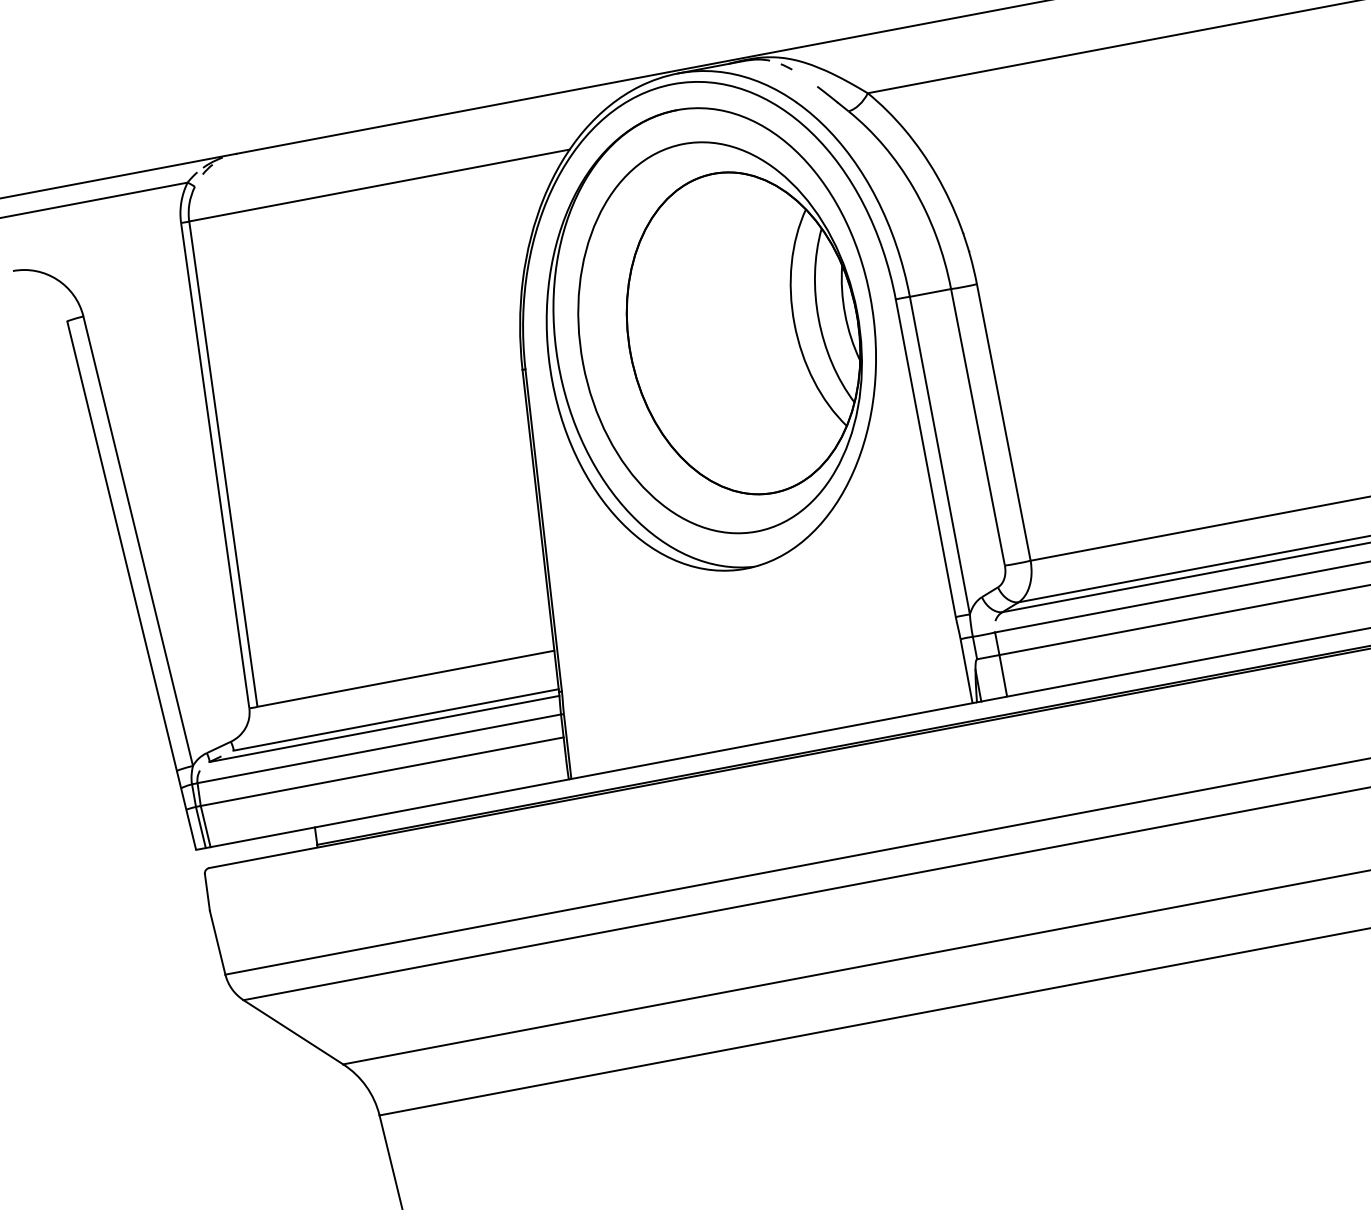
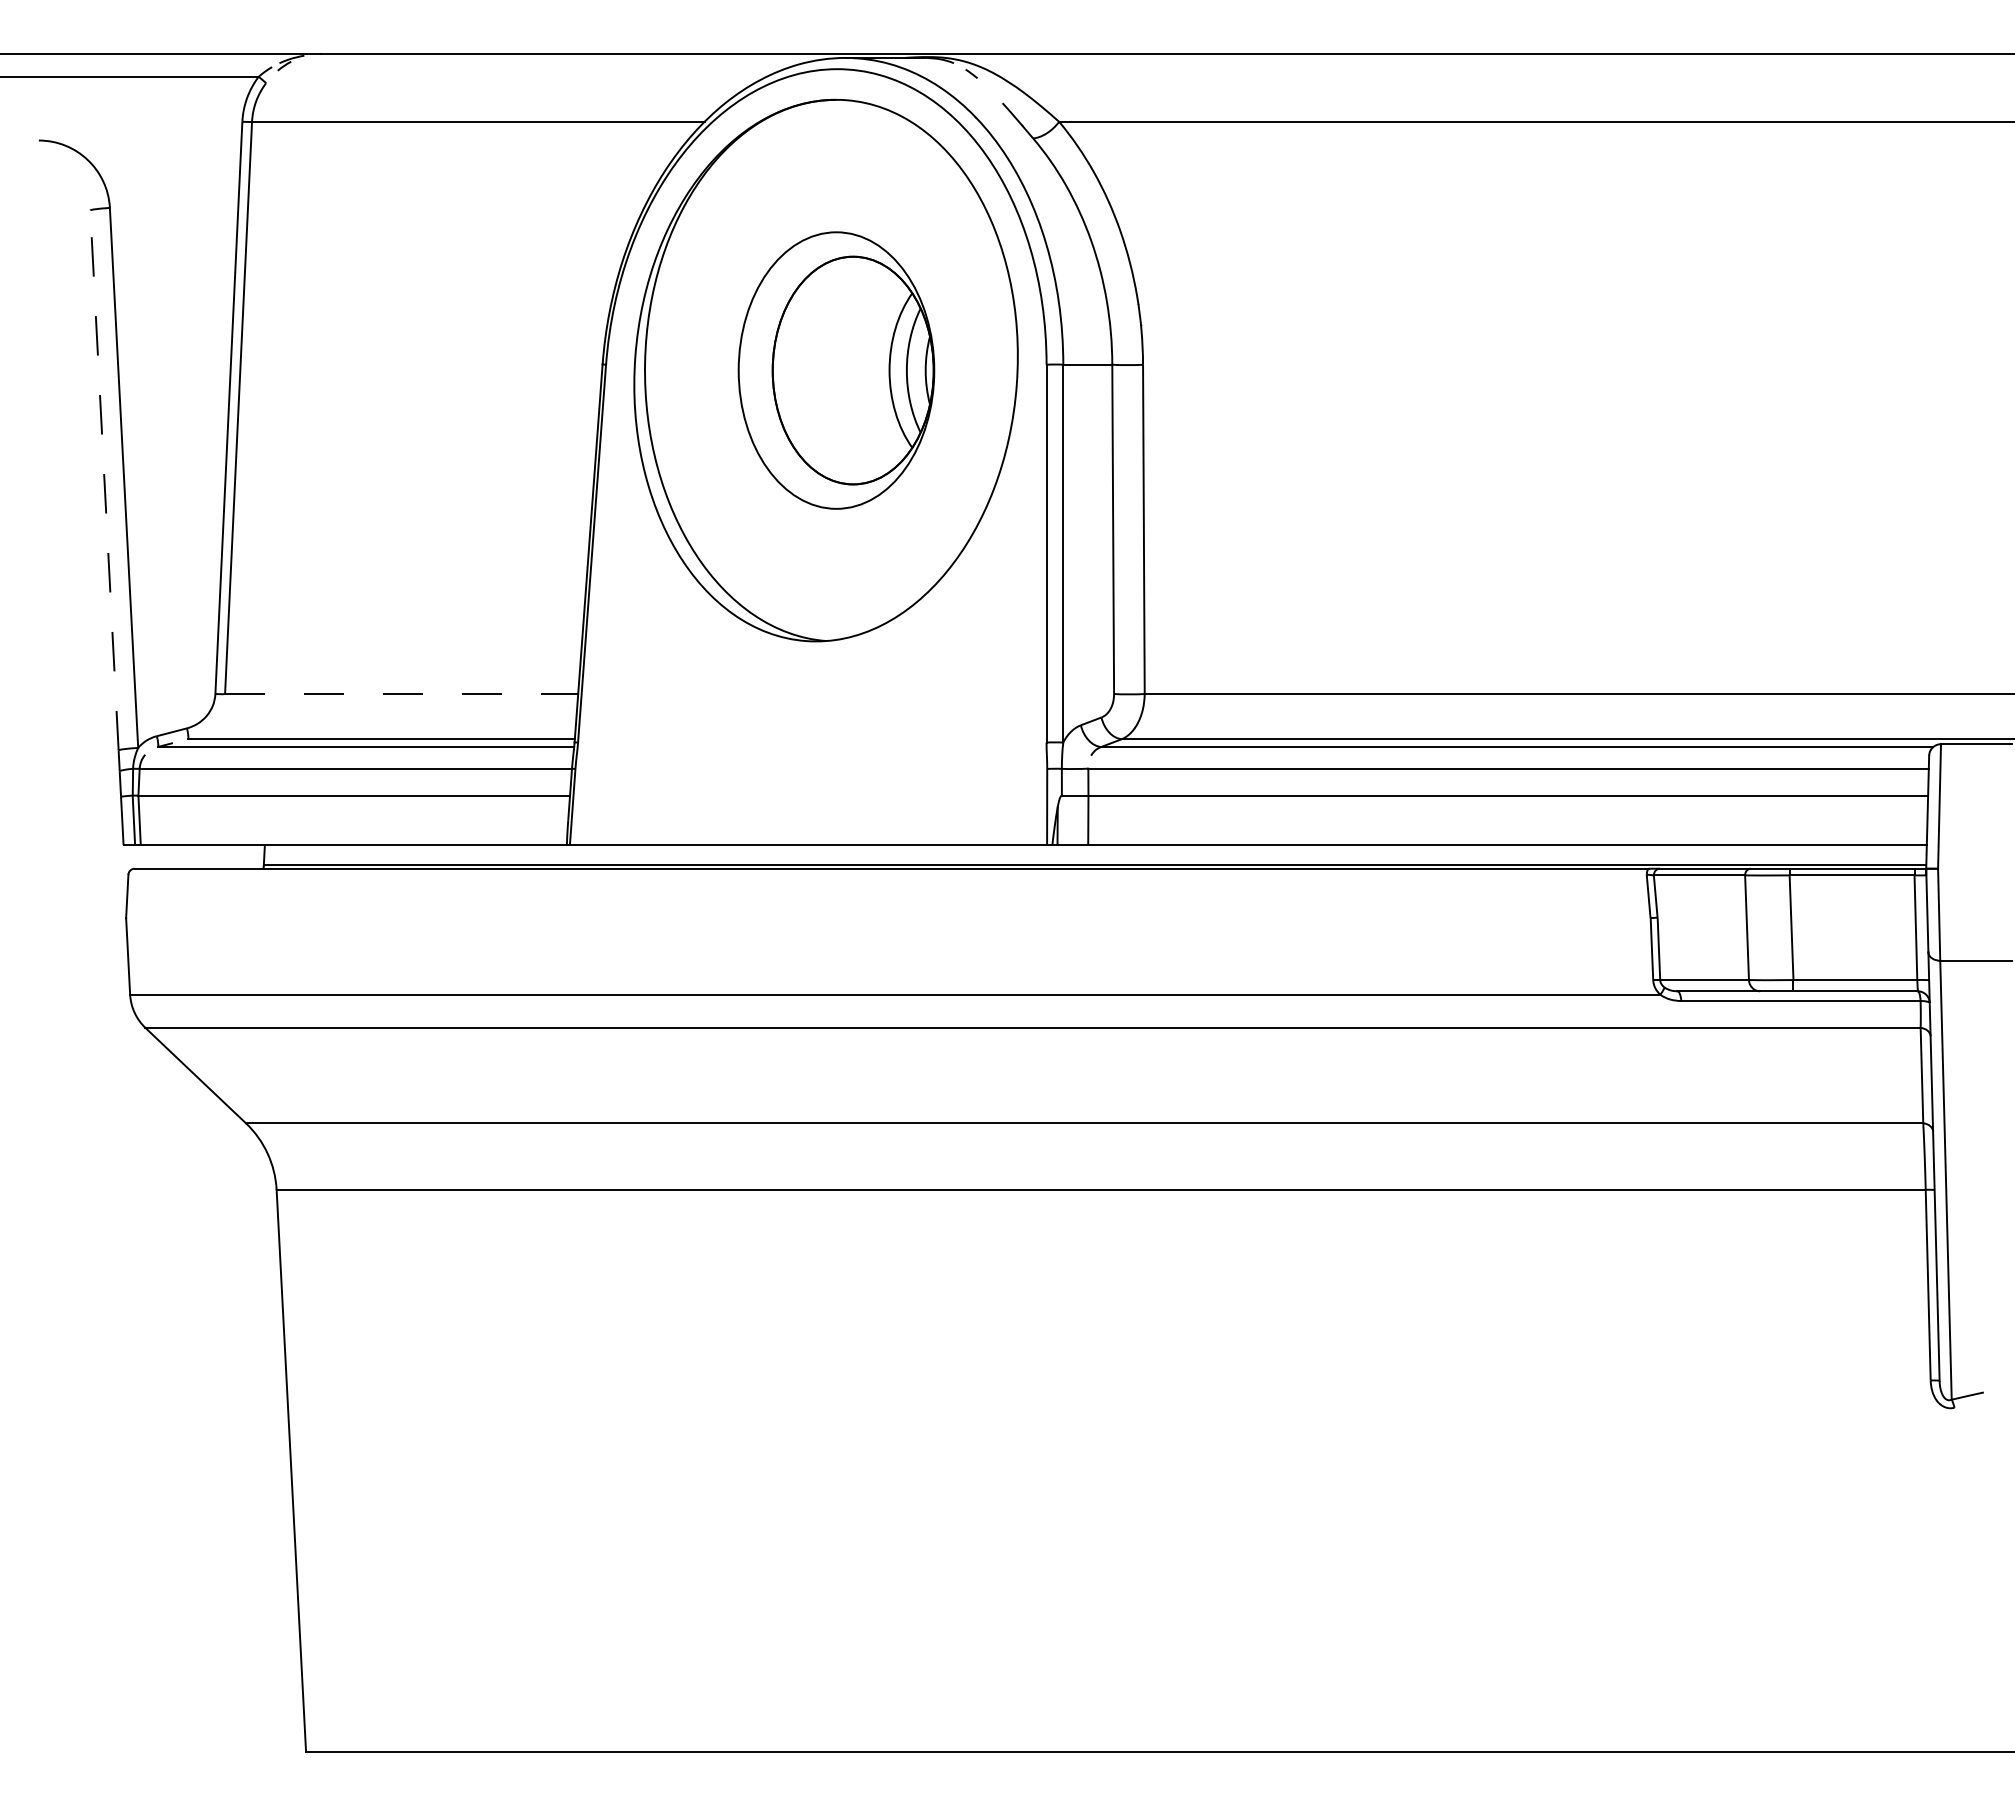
part: (720, 337) -> (836, 370), size x0.6
line: (122, 545) -> (104, 479), solid -> dashed
line: (405, 679) -> (401, 694), solid -> dashed

